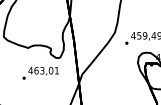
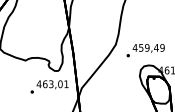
text: (40, 72) -> (49, 86), moved

